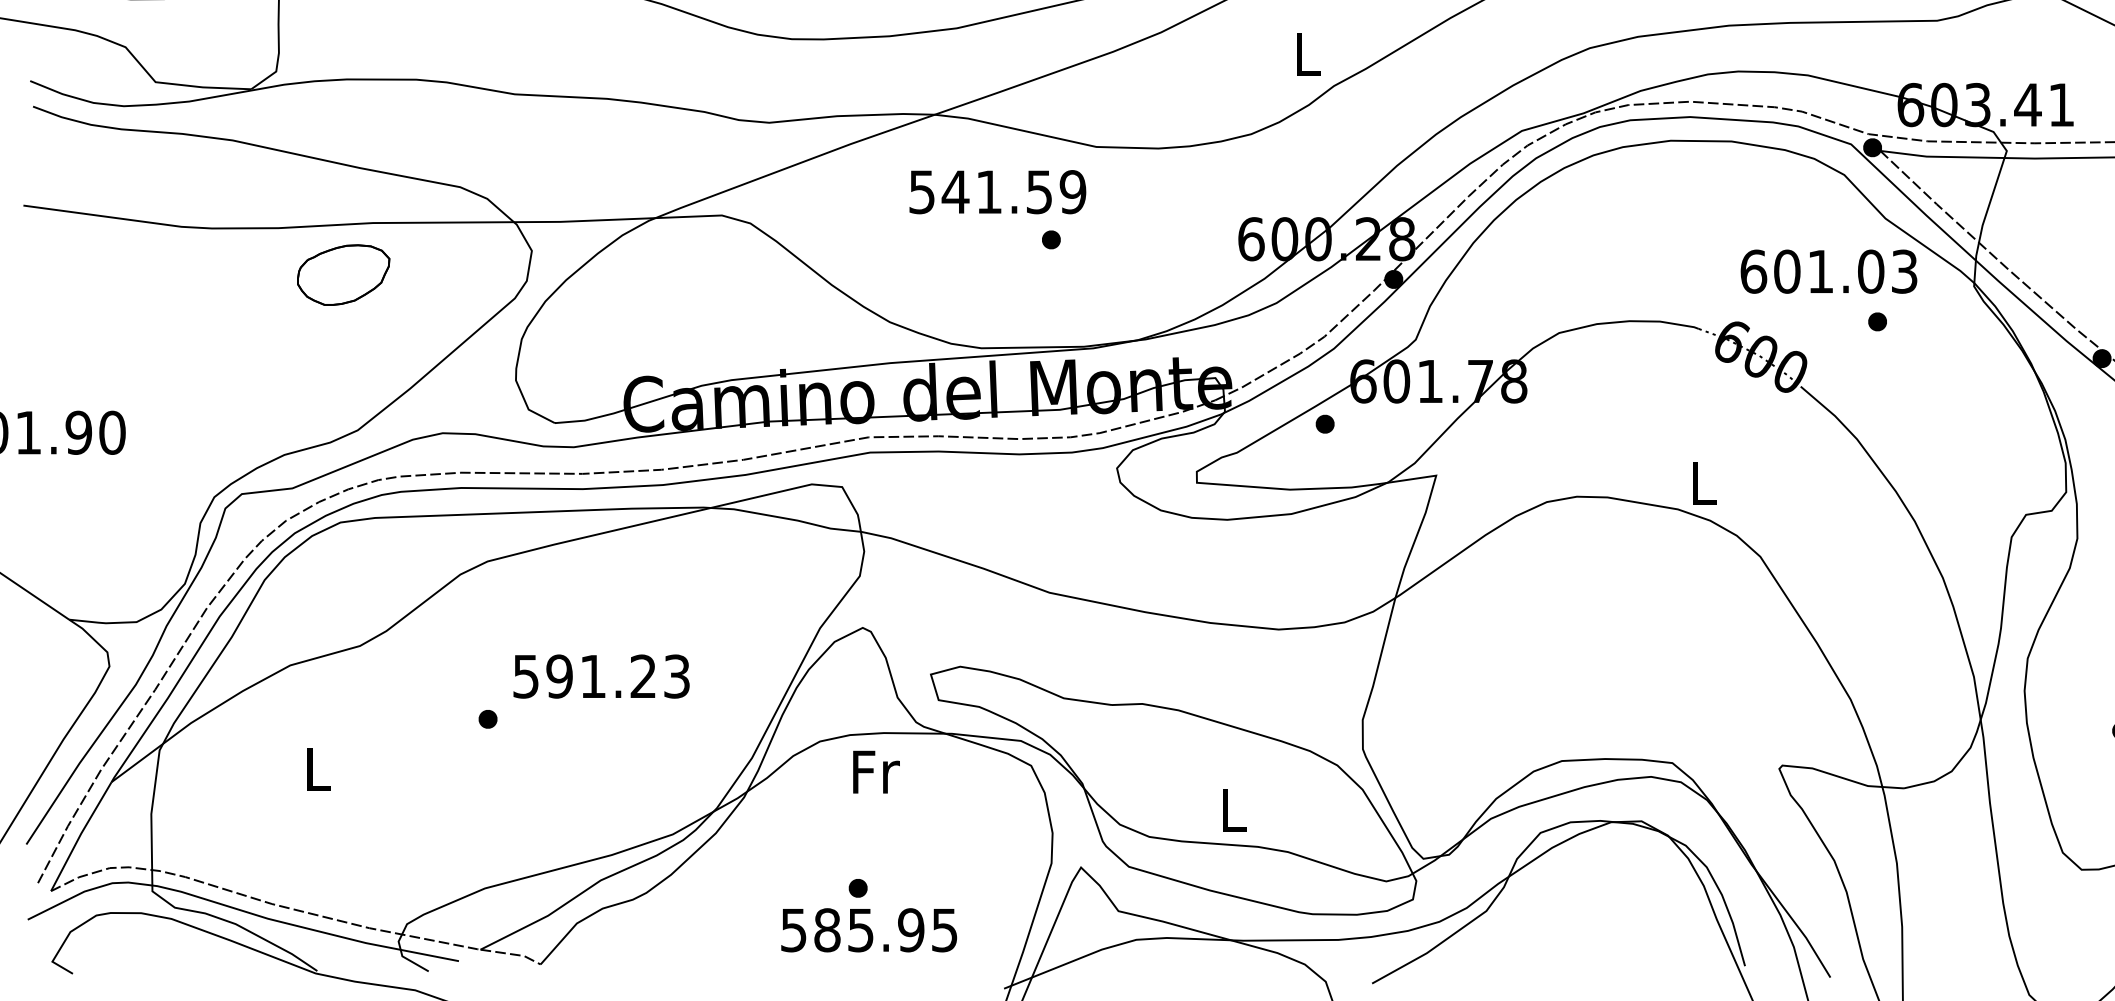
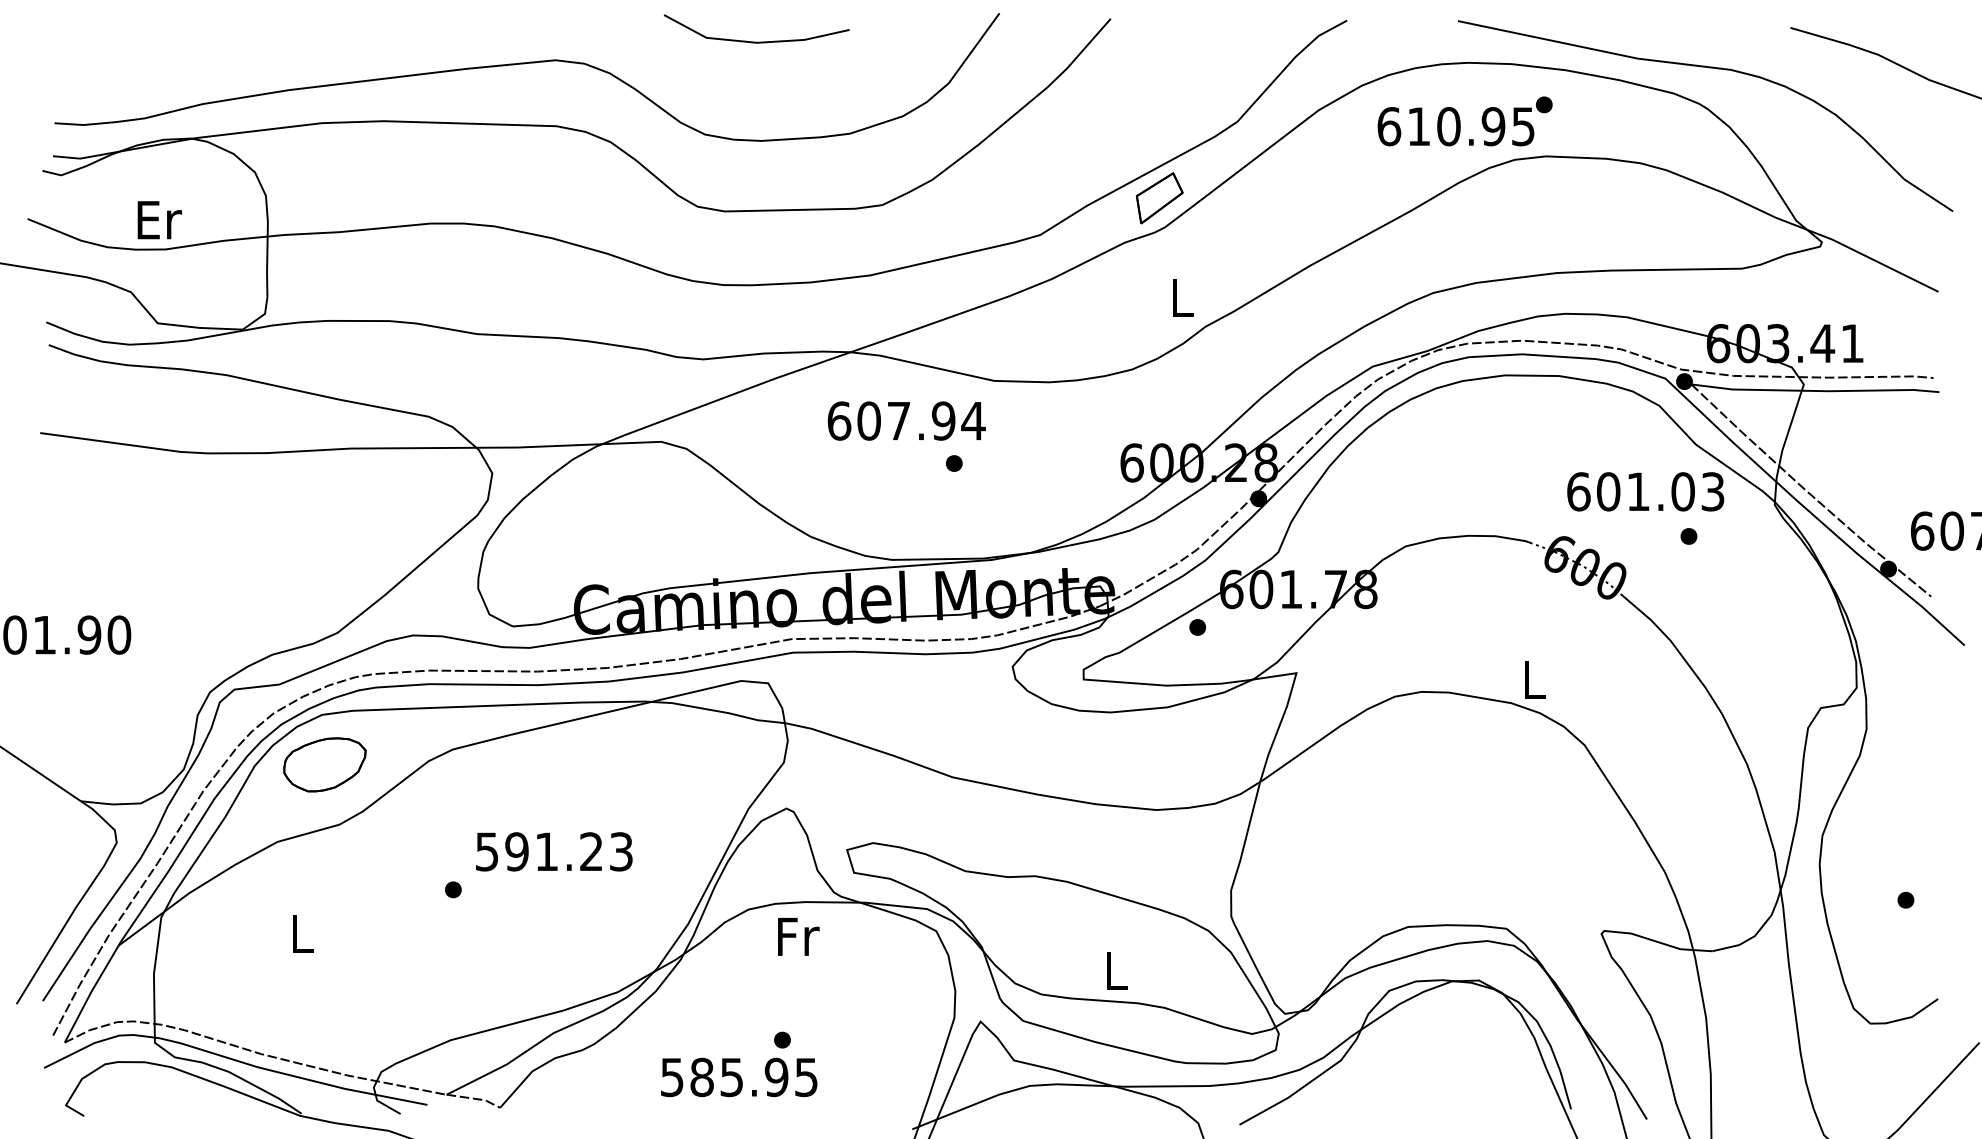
text: (997, 191) -> (906, 420), 541.59 -> 607.94
part: (343, 274) -> (324, 764), moved
text: (869, 930) -> (739, 1077), moved

